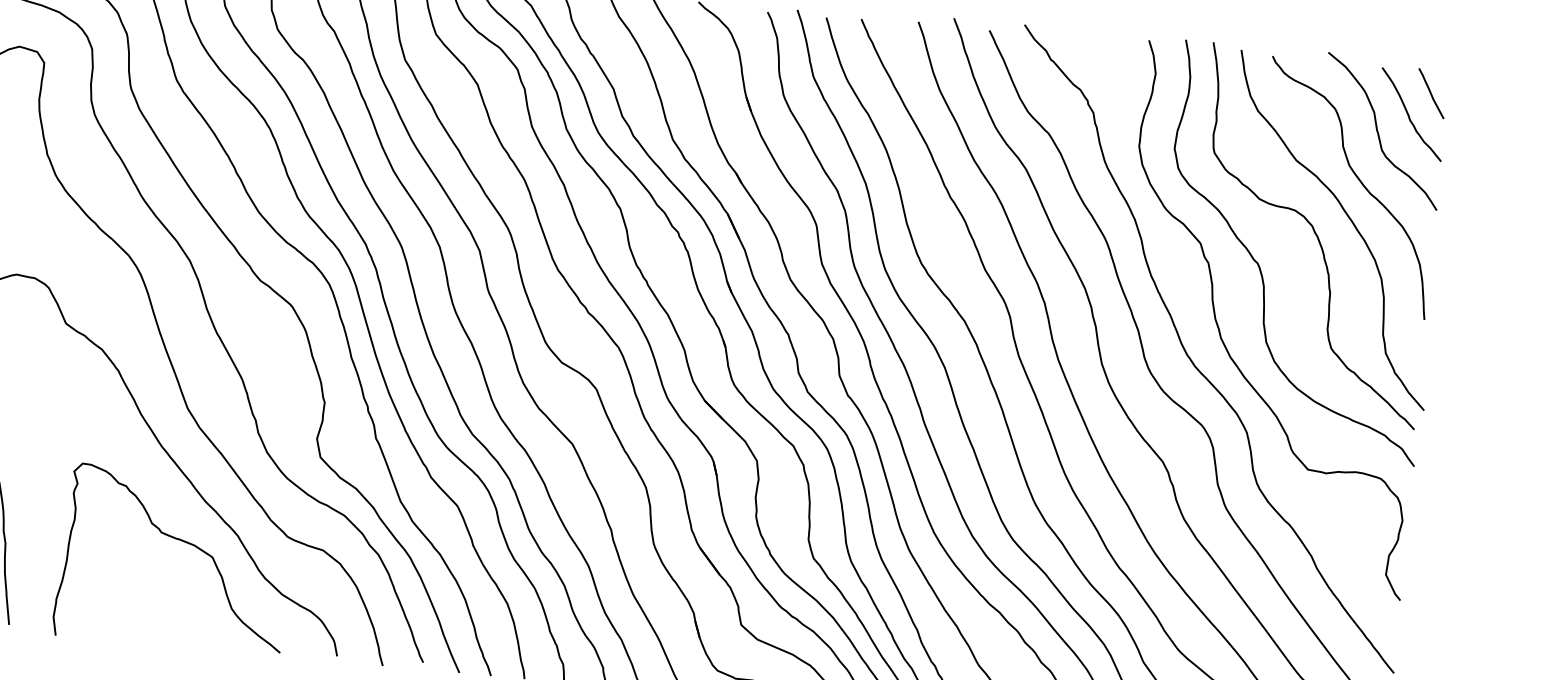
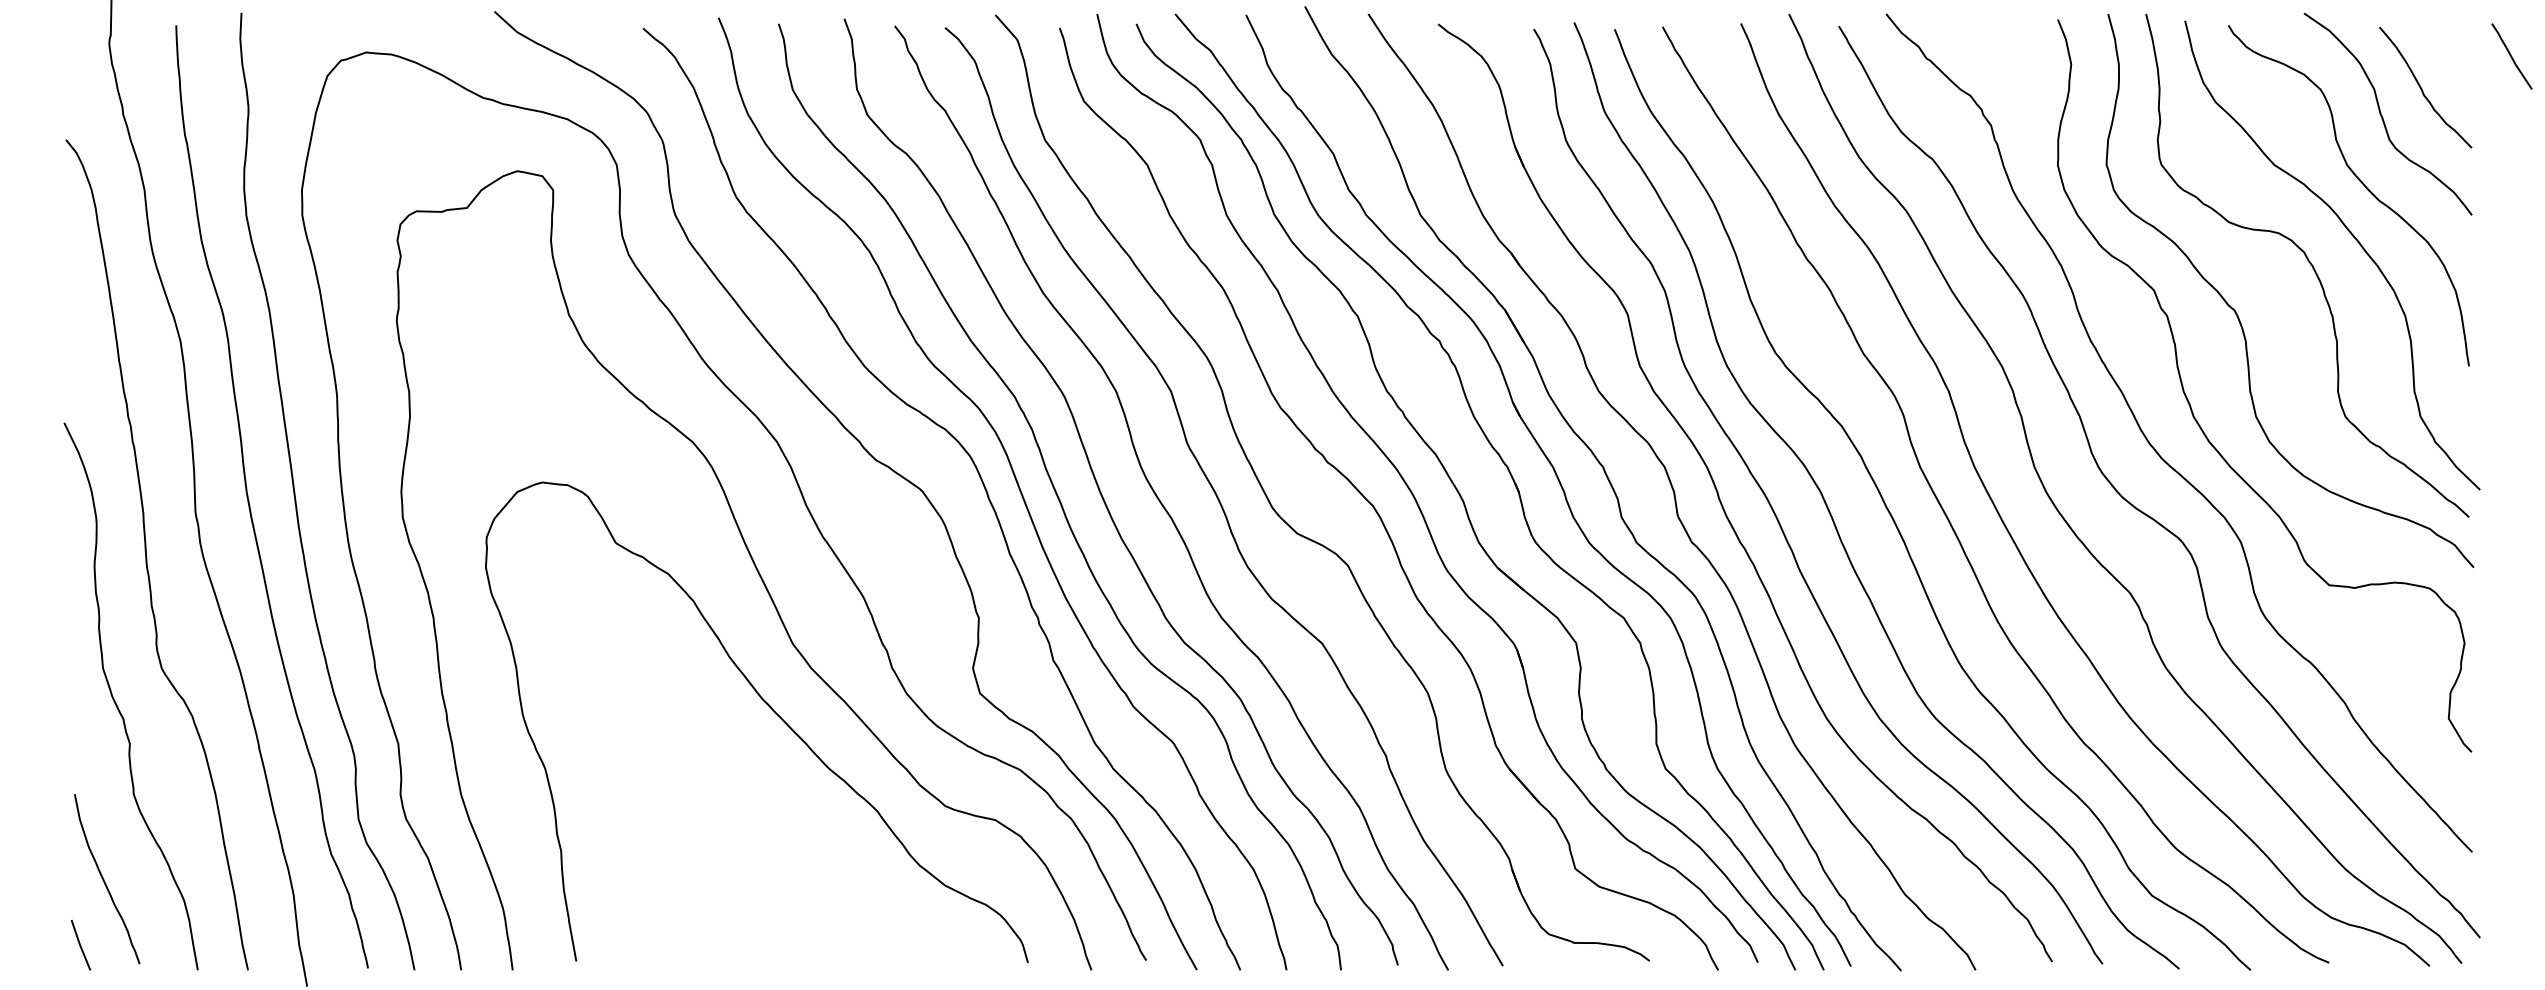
curve: (1431, 93) -> (2511, 56), moved
curve: (179, 540) -> (797, 824), removed

